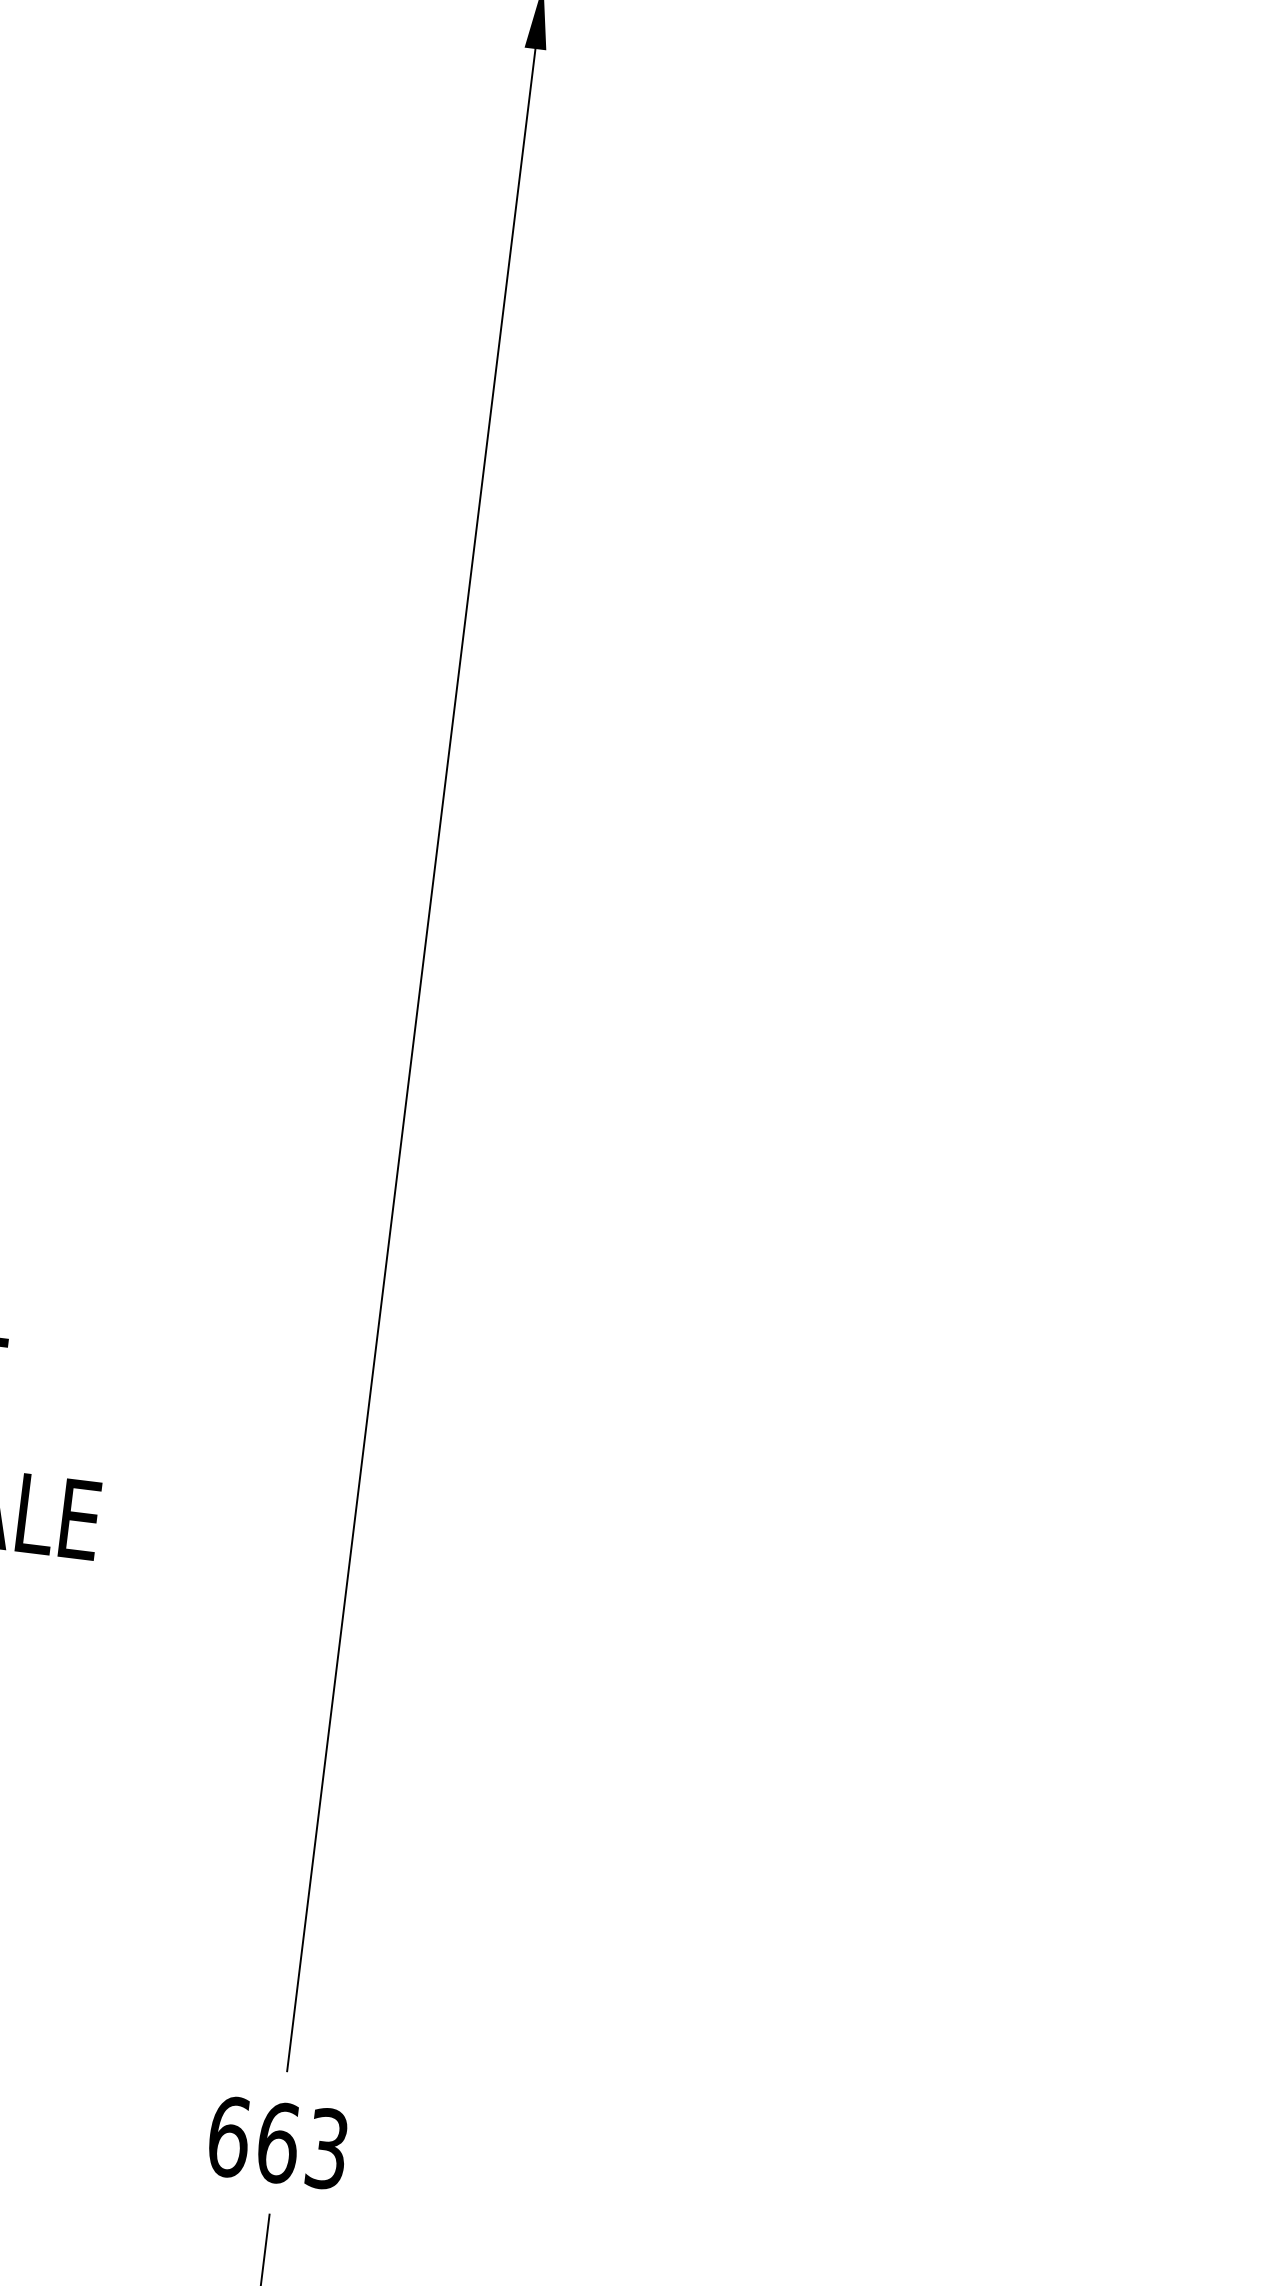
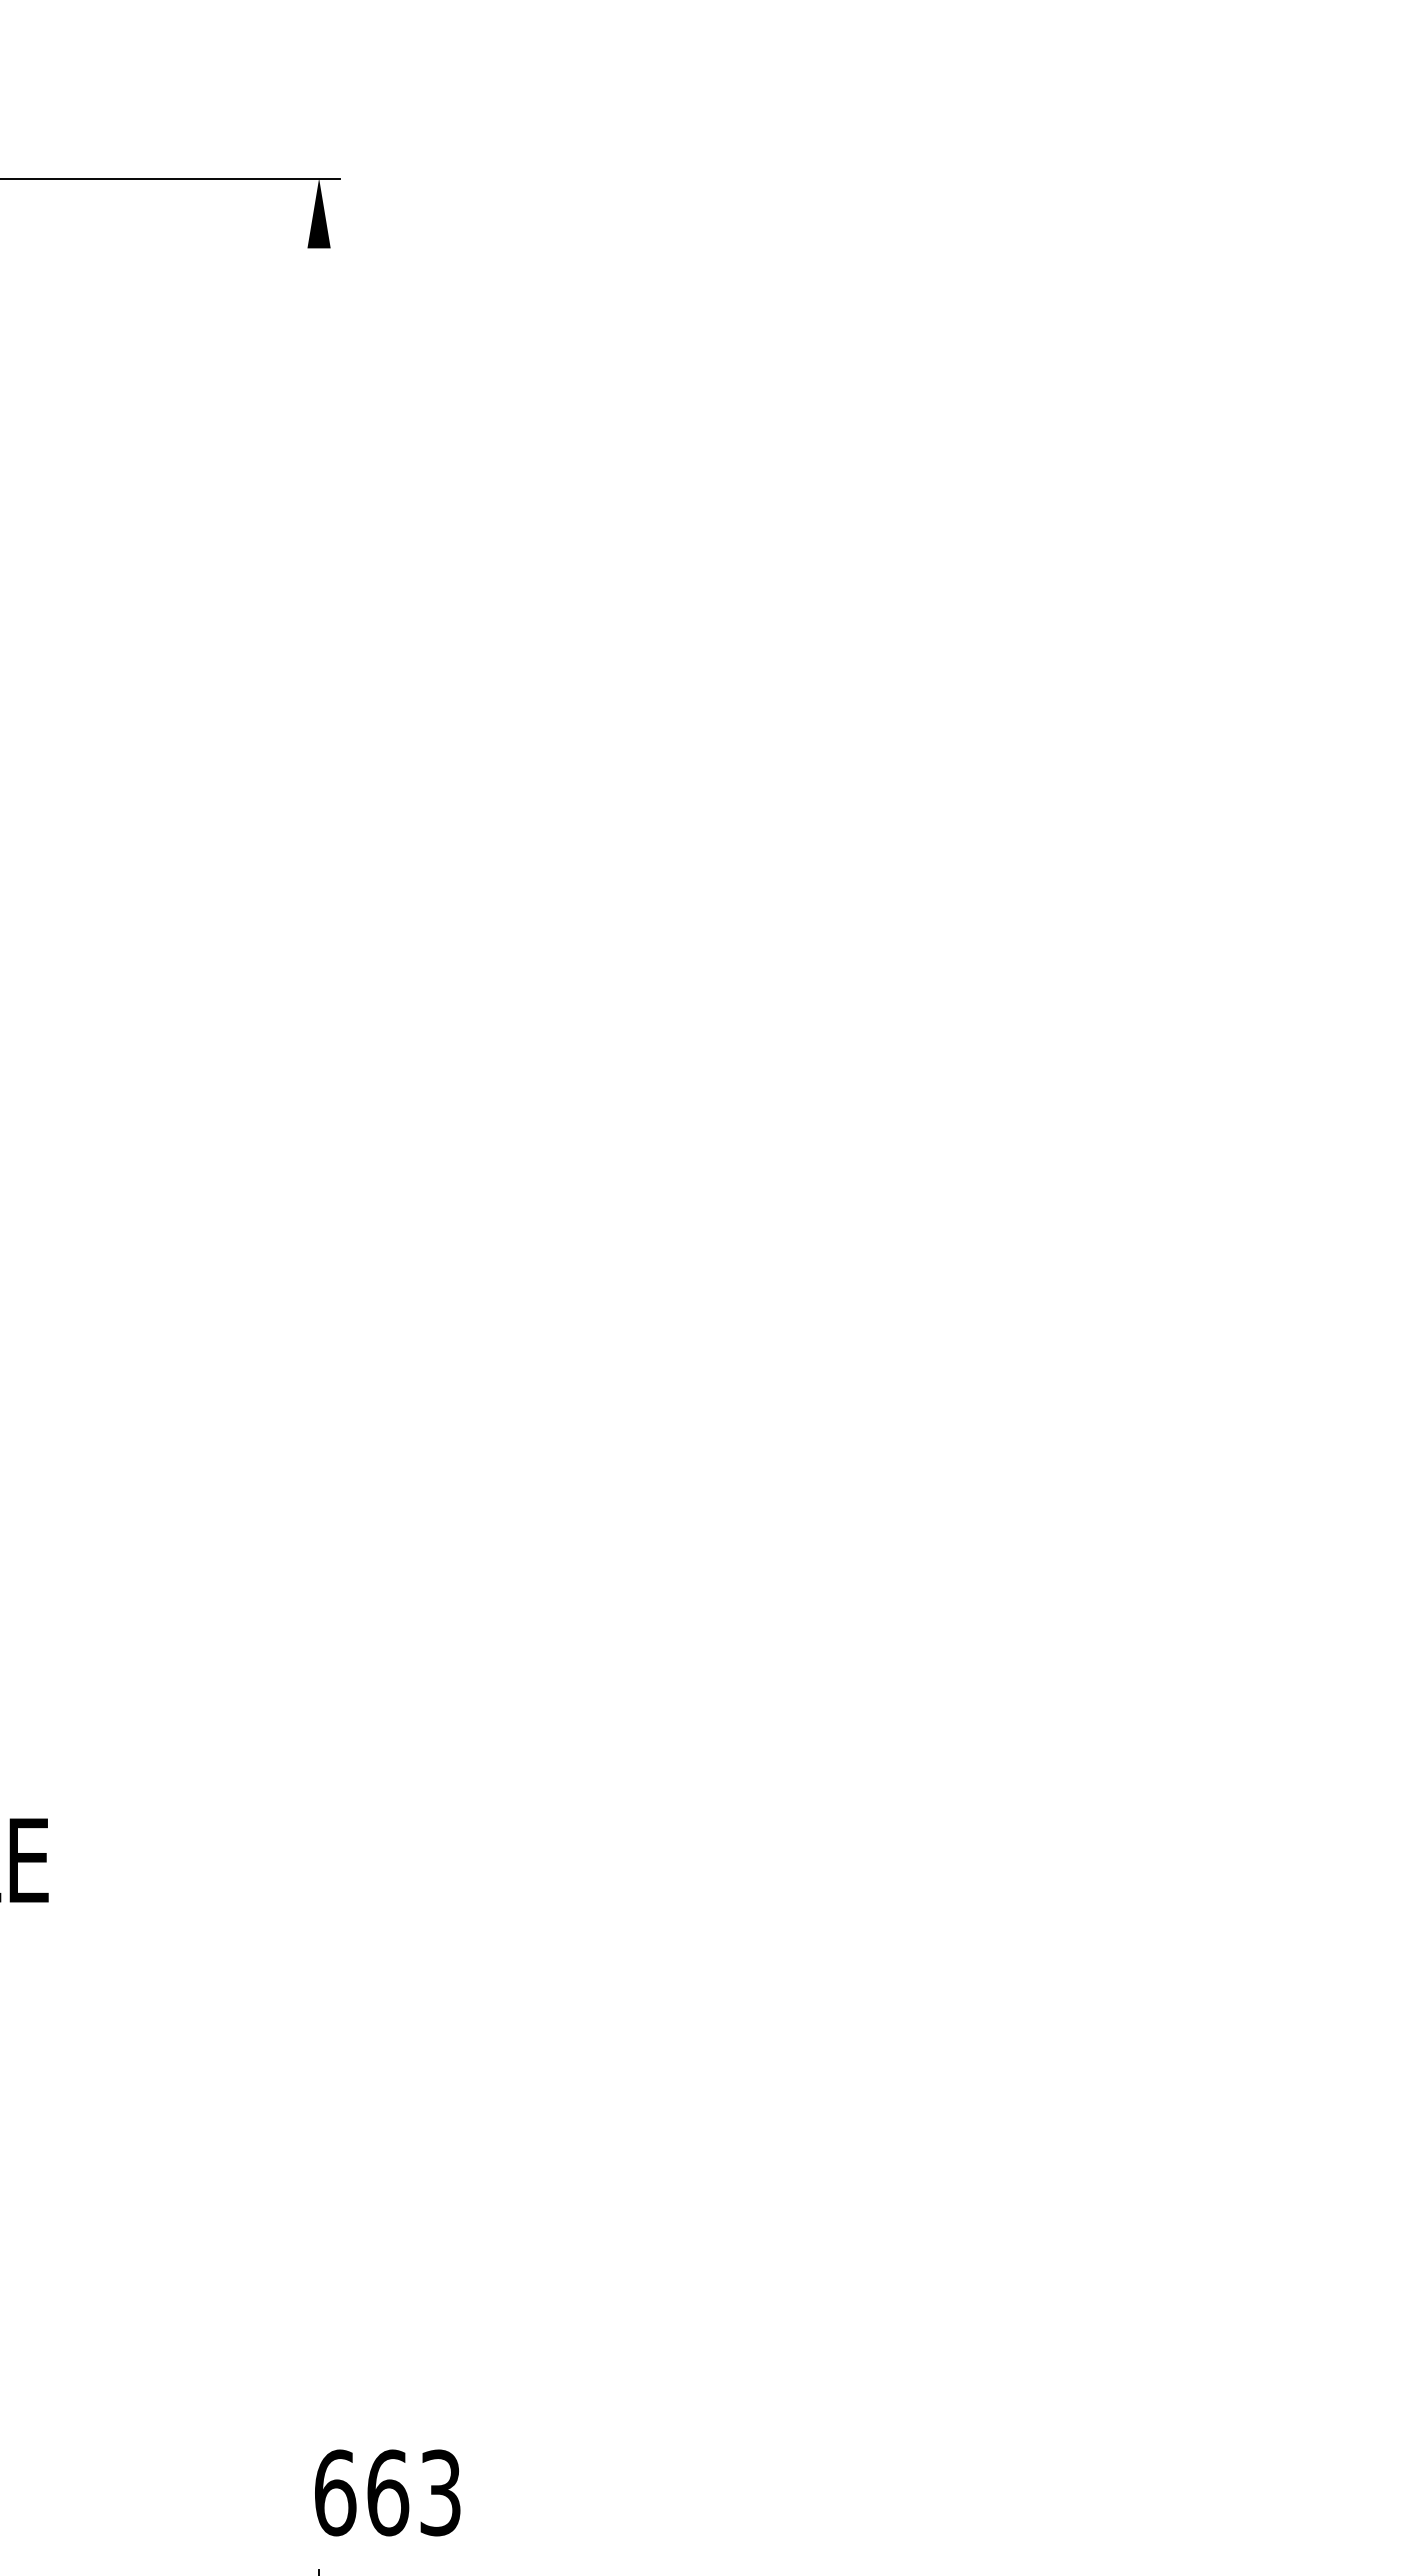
line: (411, 1060) -> (319, 1332), removed
text: (277, 2142) -> (387, 2492), moved

